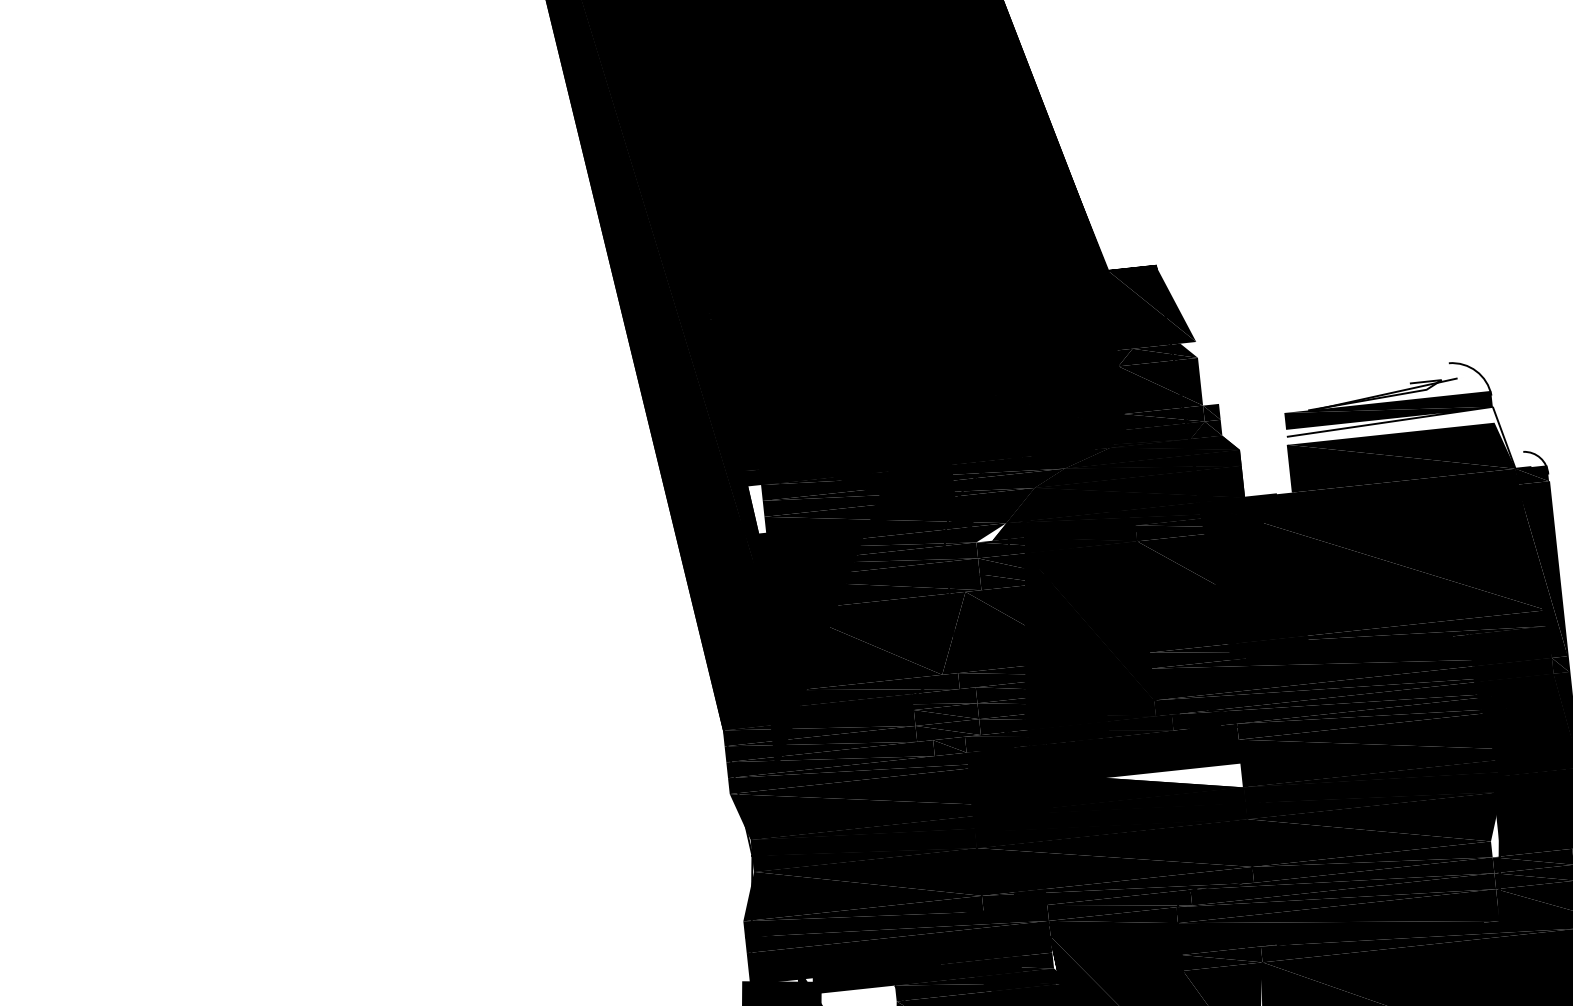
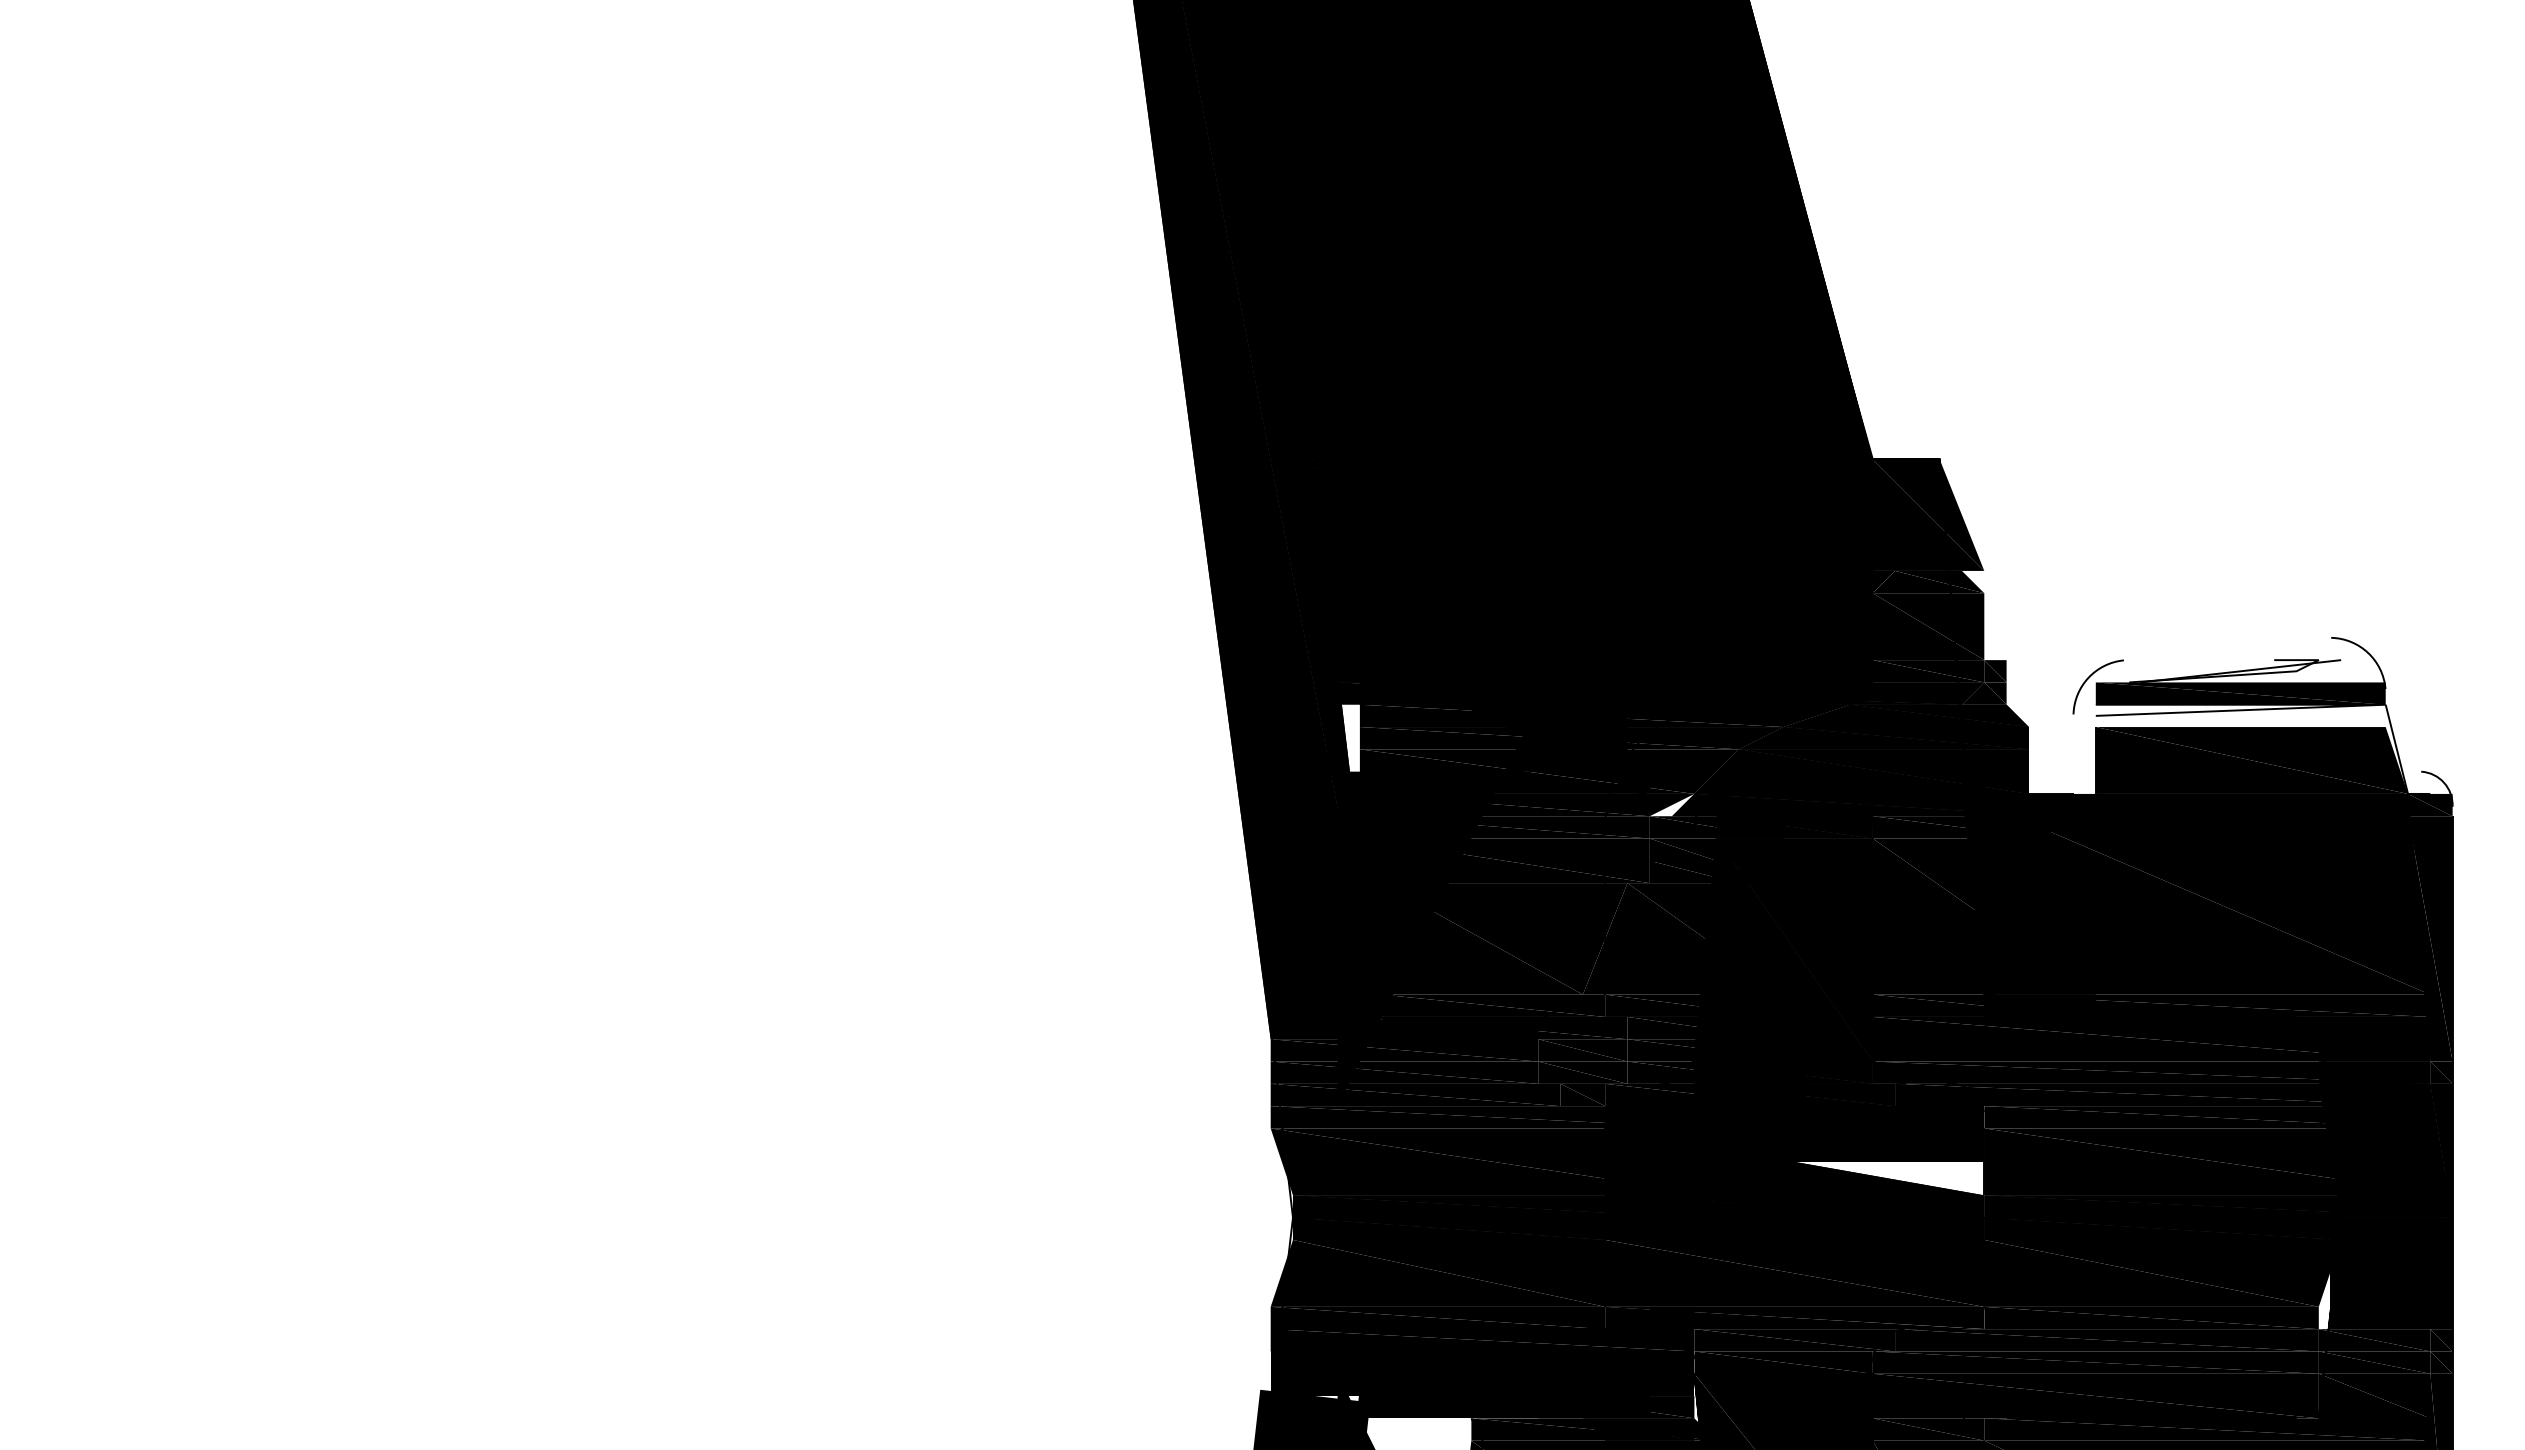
arc: (1279, 410) -> (2089, 678), added

